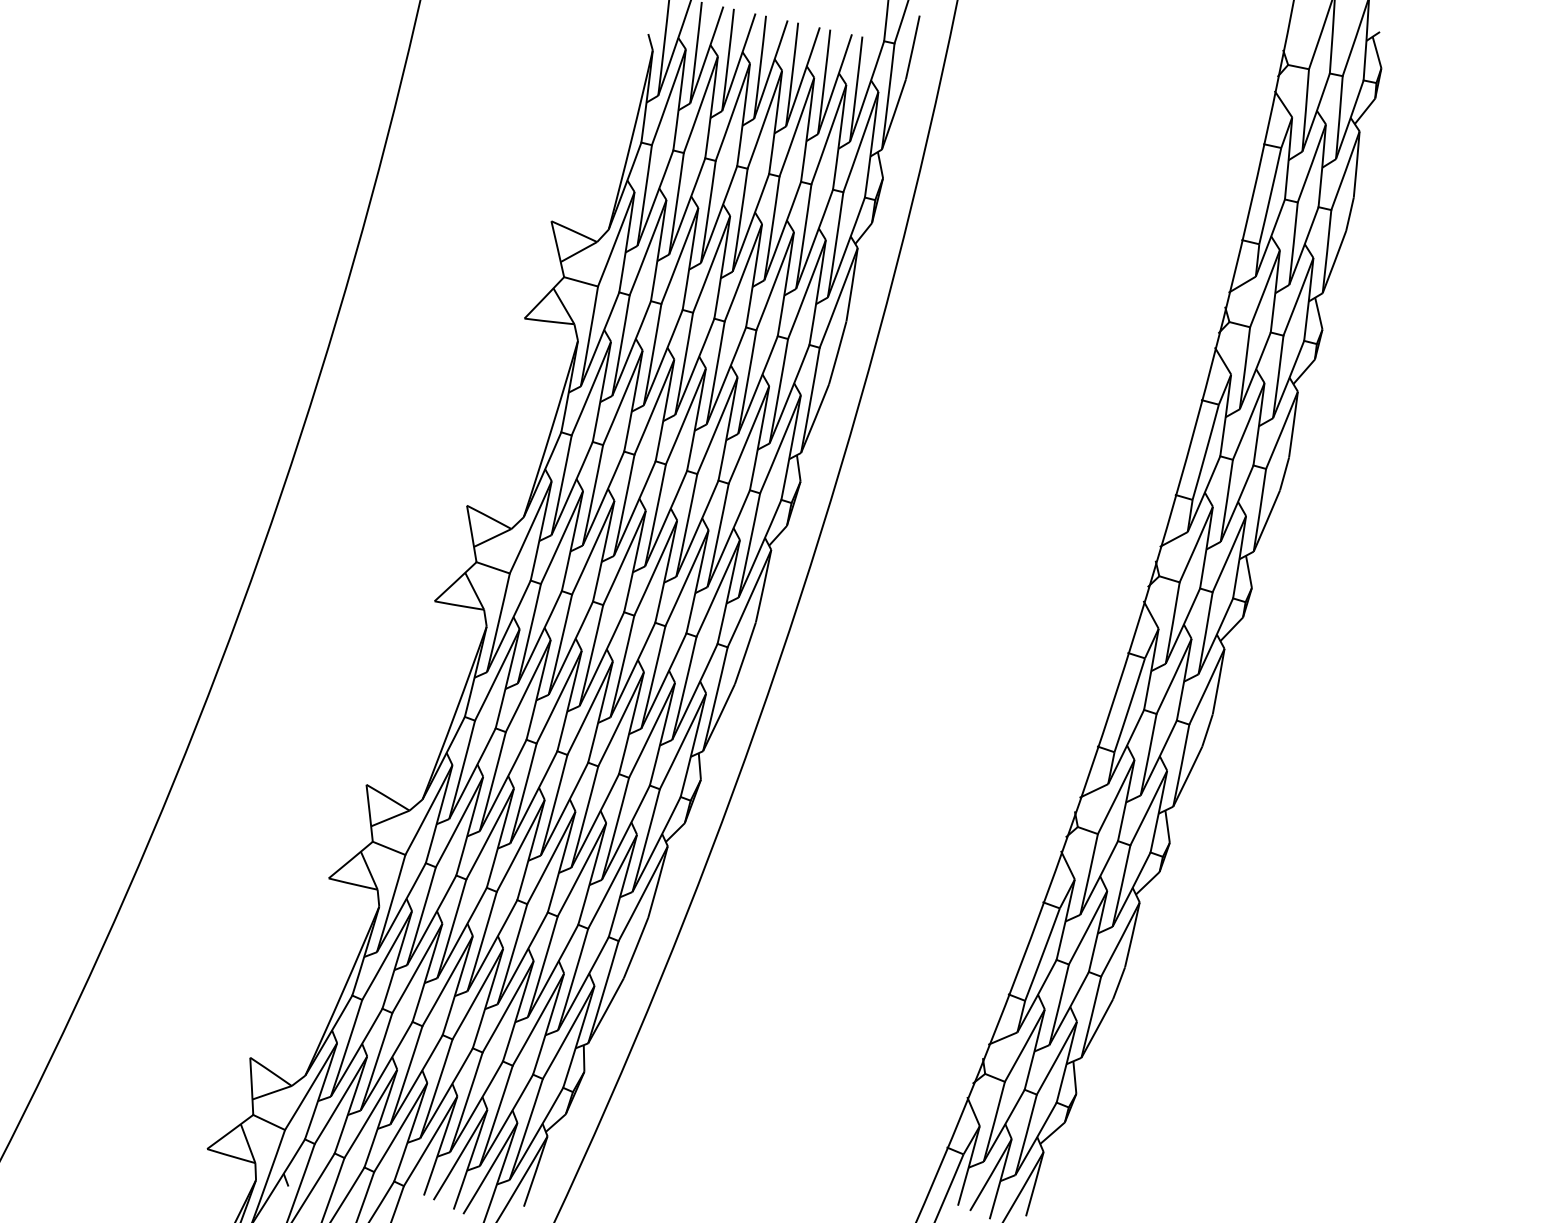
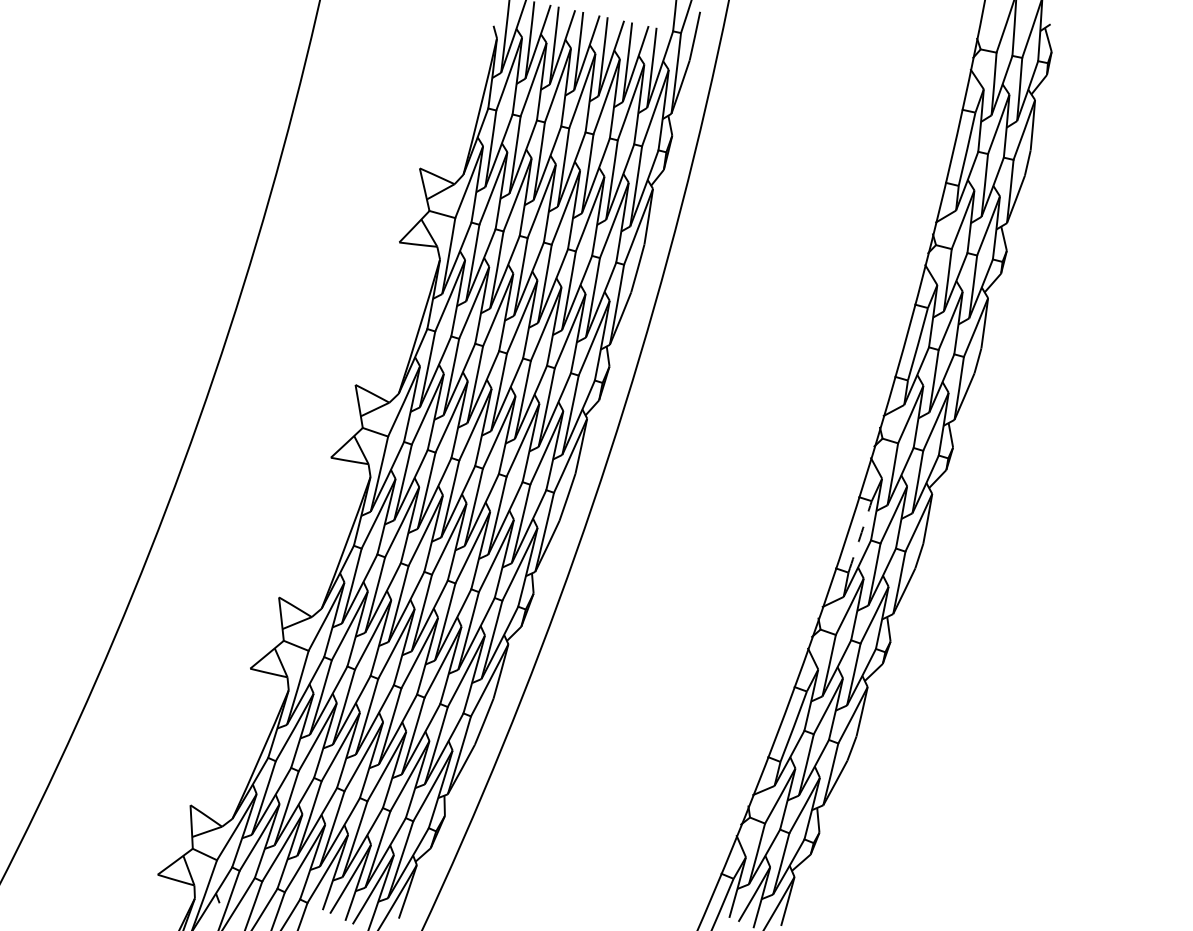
arc: (1130, 704) -> (860, 536), solid -> dashed

